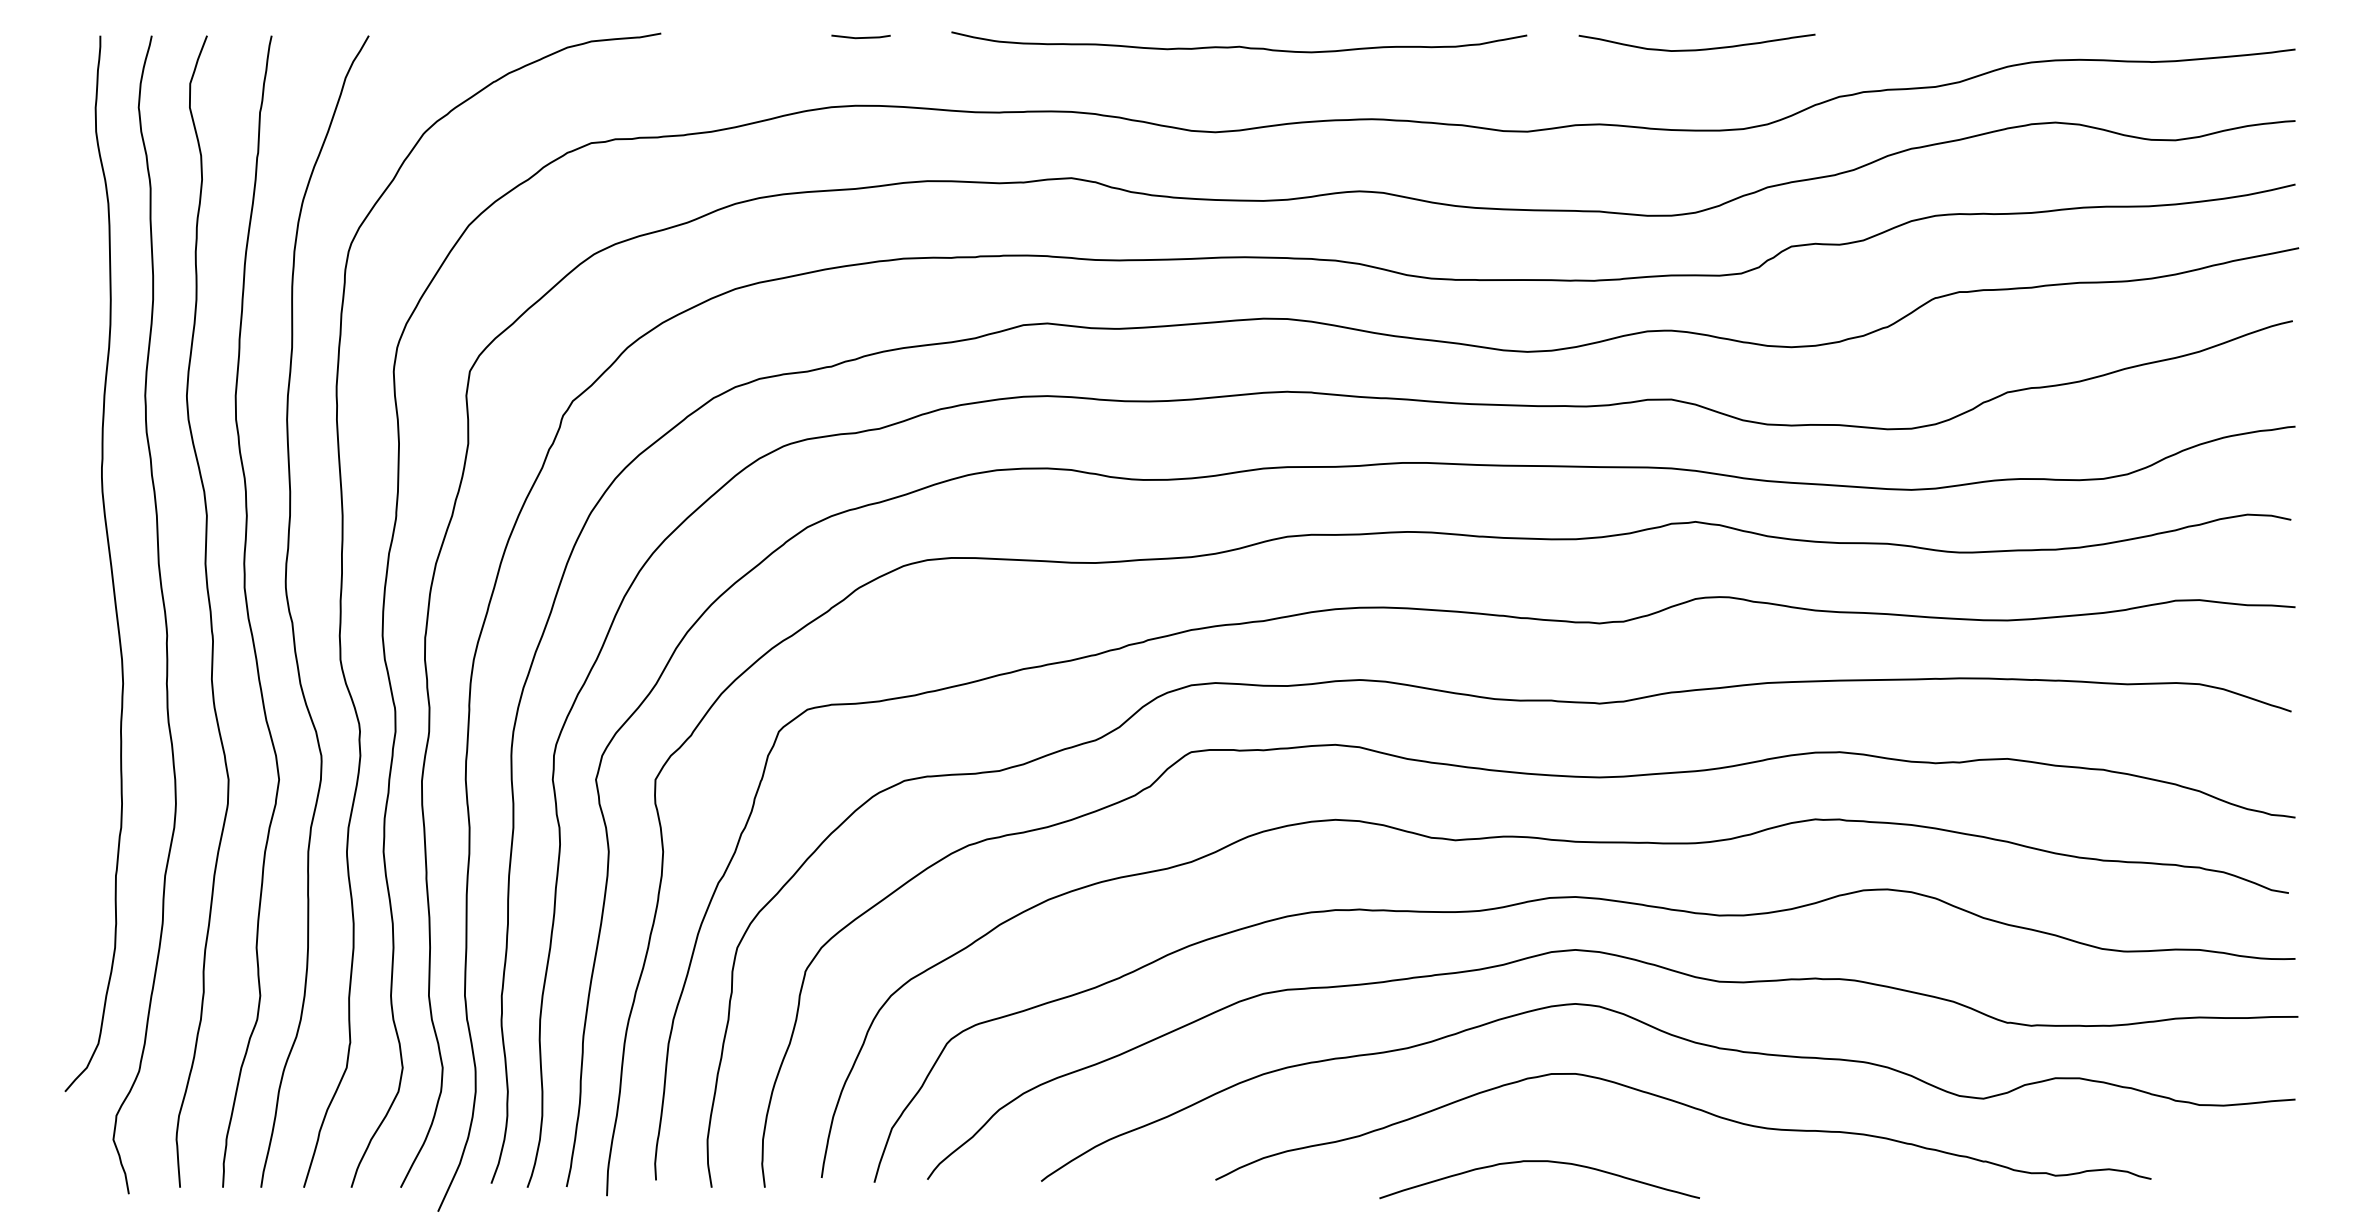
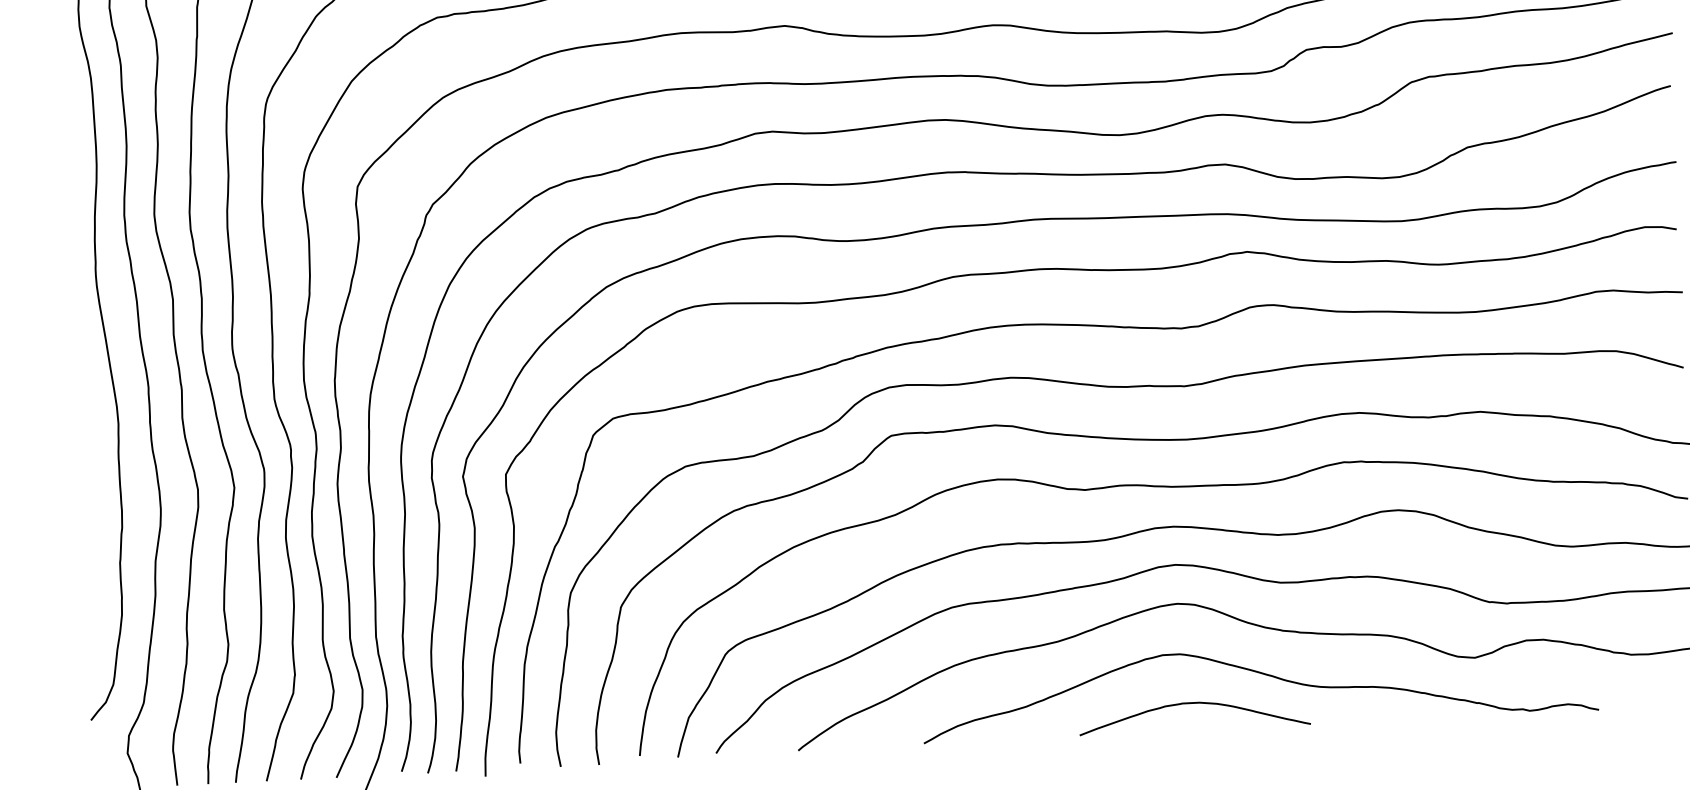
curve: (1539, 1162) -> (1193, 703), moved

